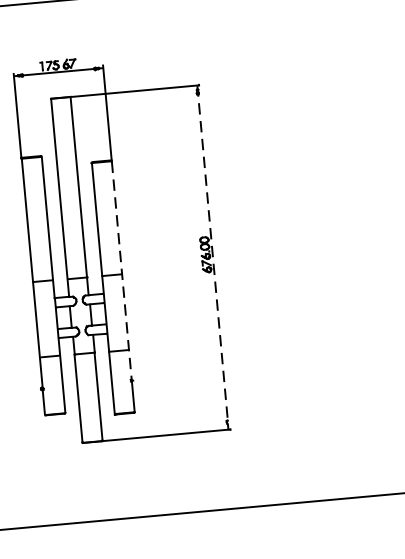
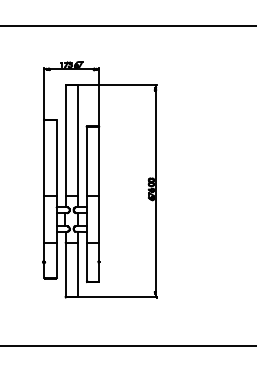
line: (212, 253) -> (155, 188), dashed -> solid
line: (122, 271) -> (99, 194), dashed -> solid

